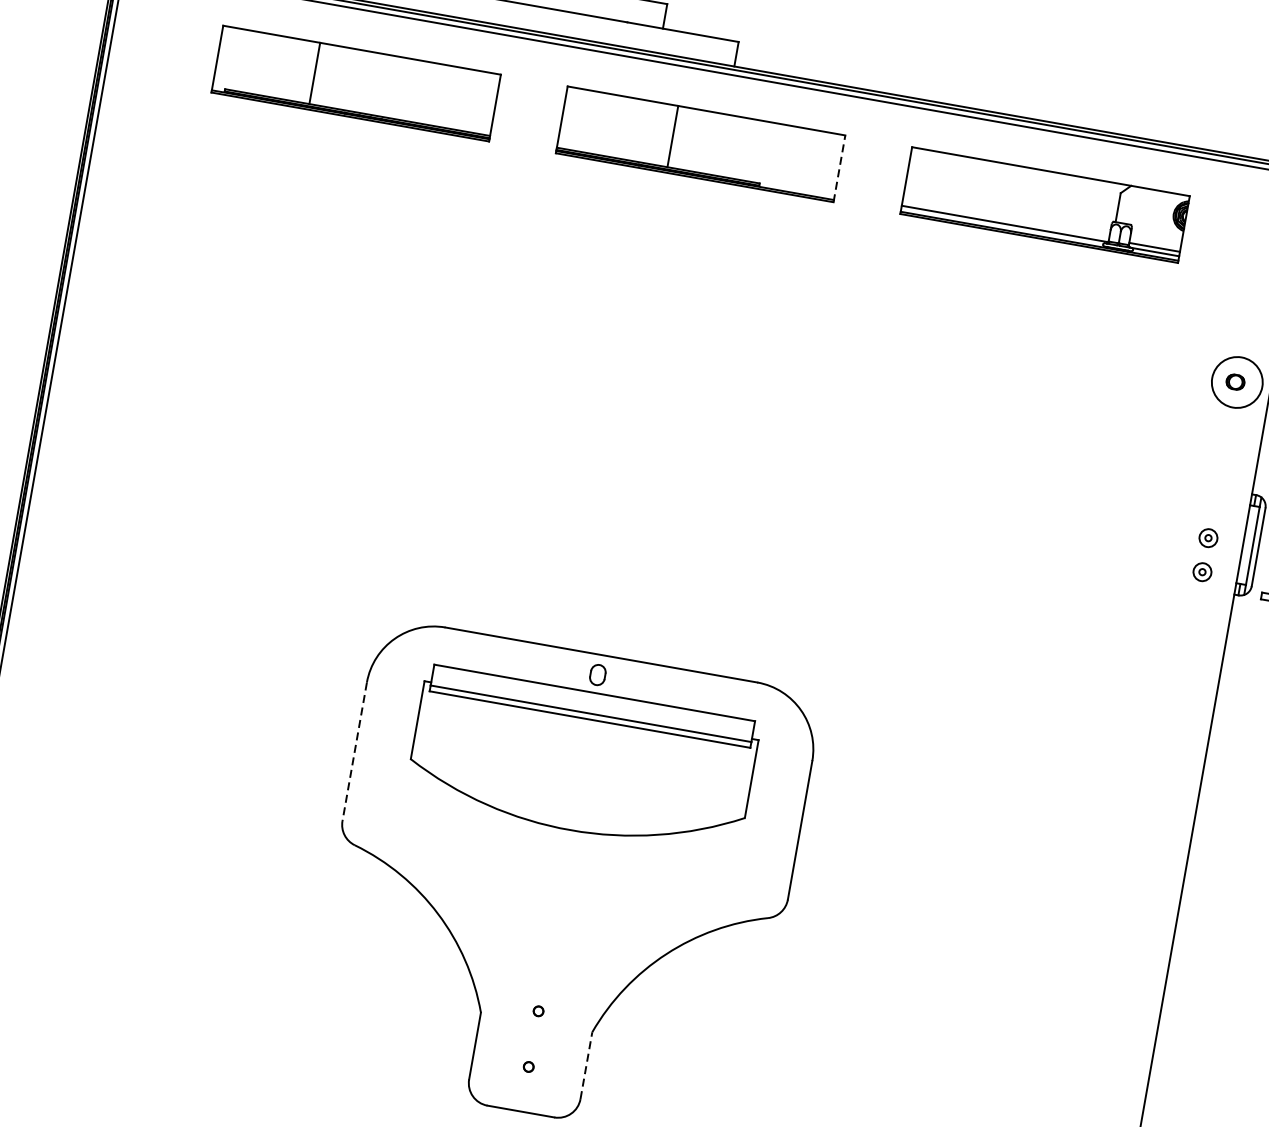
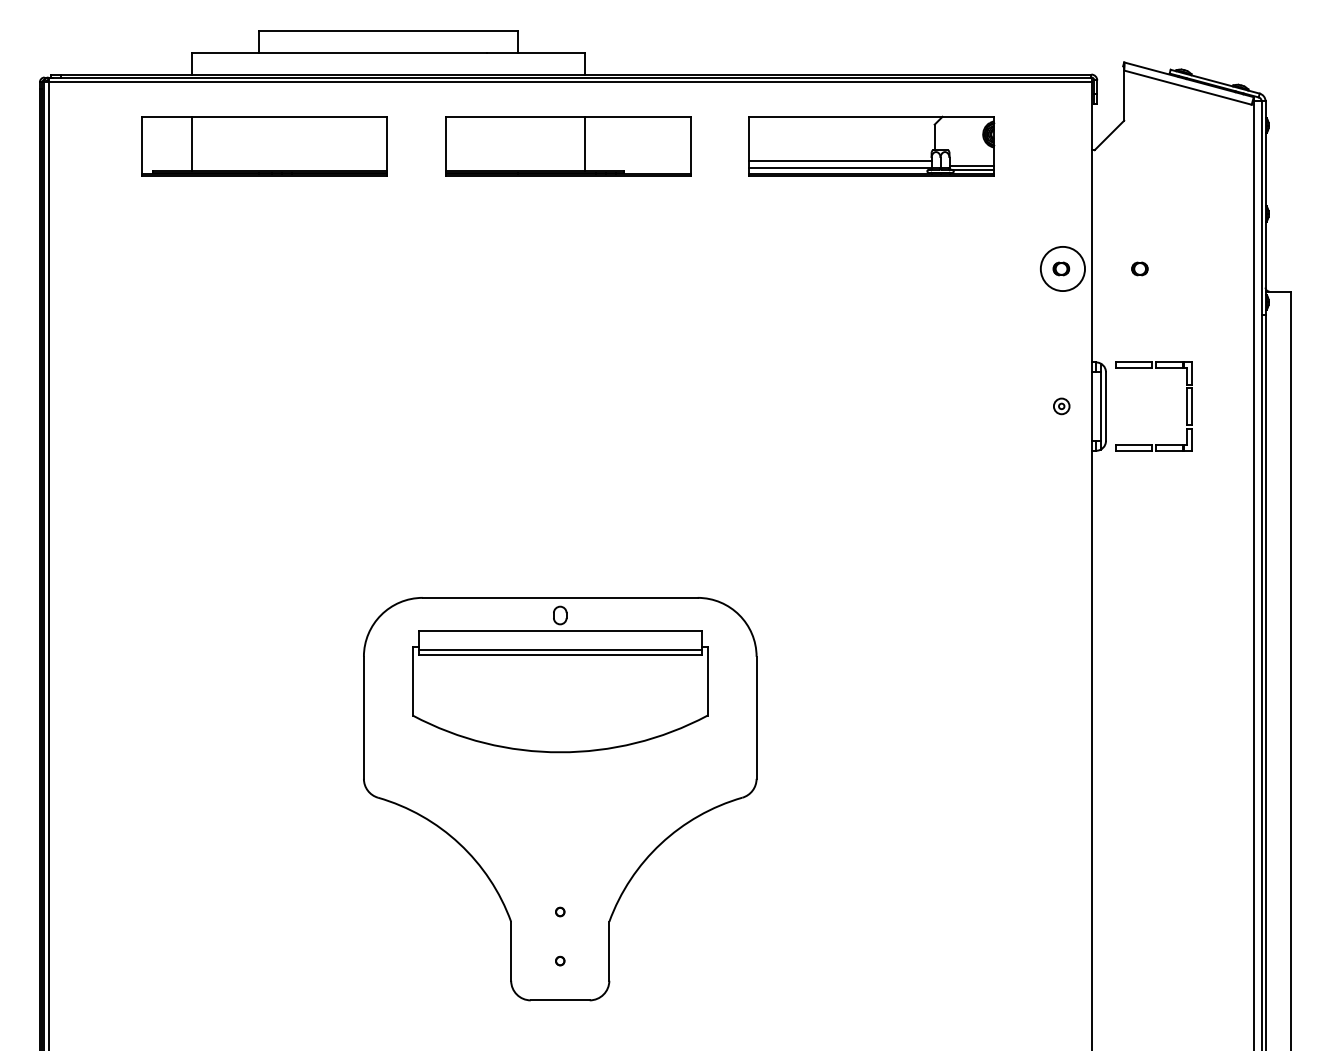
line: (314, 73) -> (192, 143), moved
line: (673, 136) -> (585, 143), moved
line: (839, 167) -> (690, 145), dashed -> solid
line: (1006, 214) -> (840, 160), added
part: (1202, 572) -> (1061, 436), removed
line: (354, 752) -> (363, 718), dashed -> solid
line: (586, 1064) -> (609, 950), dashed -> solid

